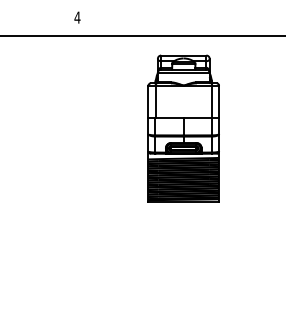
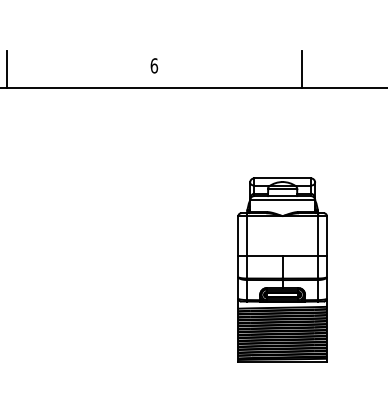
text: (77, 17) -> (154, 65), 4 -> 6
line: (195, 20) -> (302, 69), added
part: (183, 128) -> (282, 269), moved

